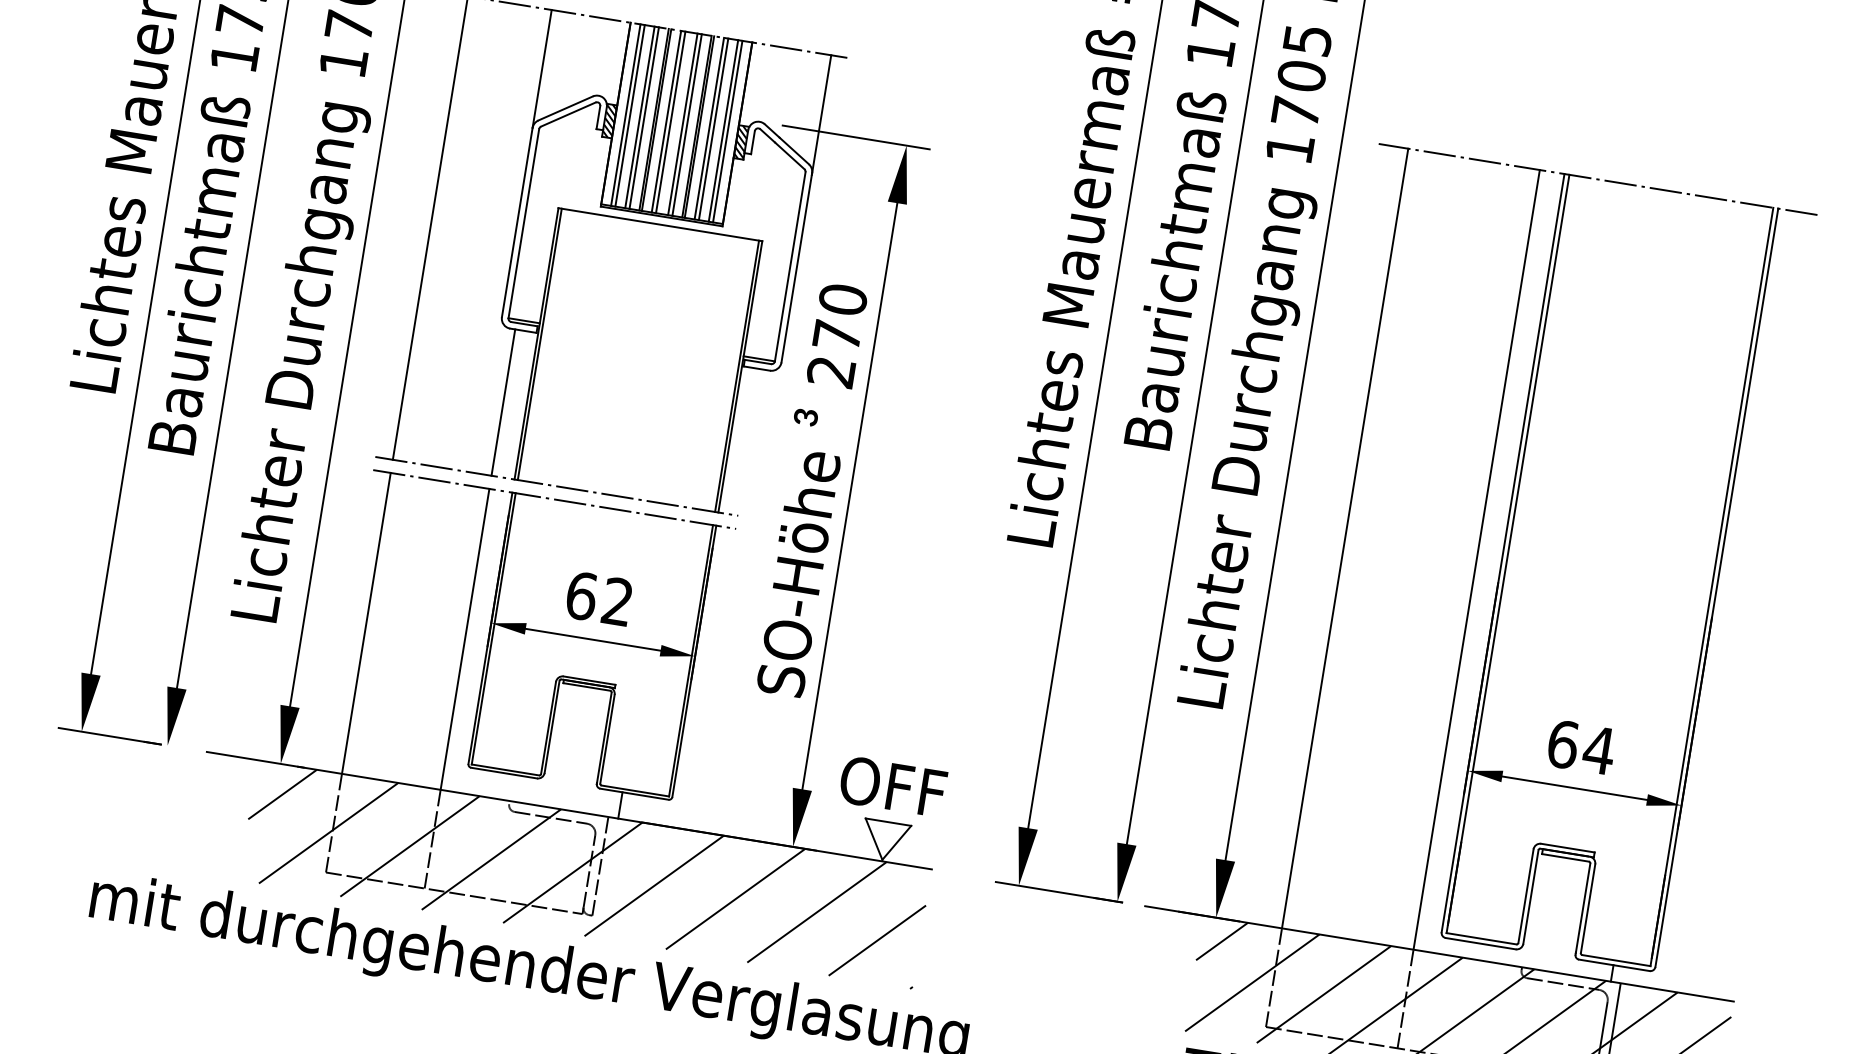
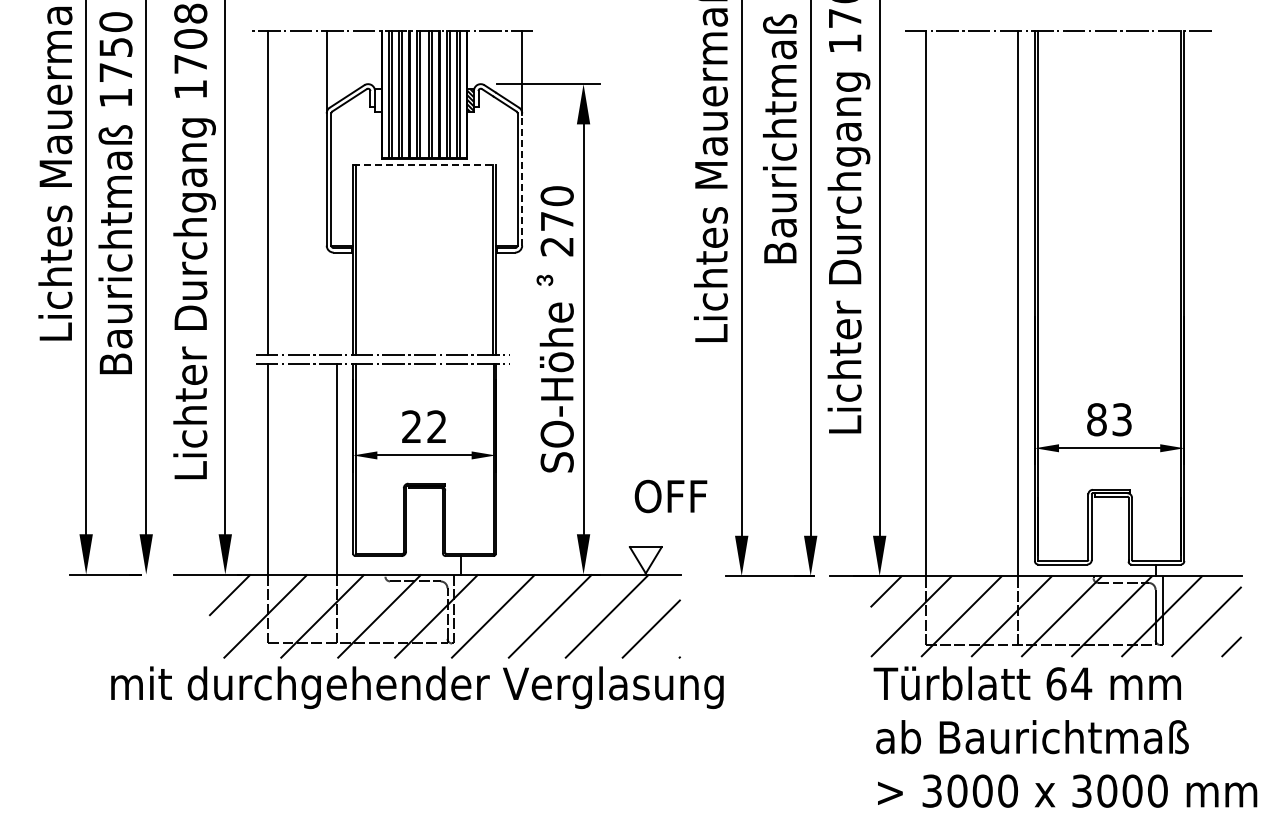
hatch: (608, 119) -> (377, 99), removed
line: (660, 225) -> (424, 165), solid -> dashed
line: (797, 267) -> (522, 179), solid -> dashed
line: (503, 402) -> (337, 303), removed
text: (581, 595) -> (411, 426), 62 -> 22
text: (1581, 747) -> (1109, 419), 64 -> 83
text: (892, 786) -> (670, 496), moved

